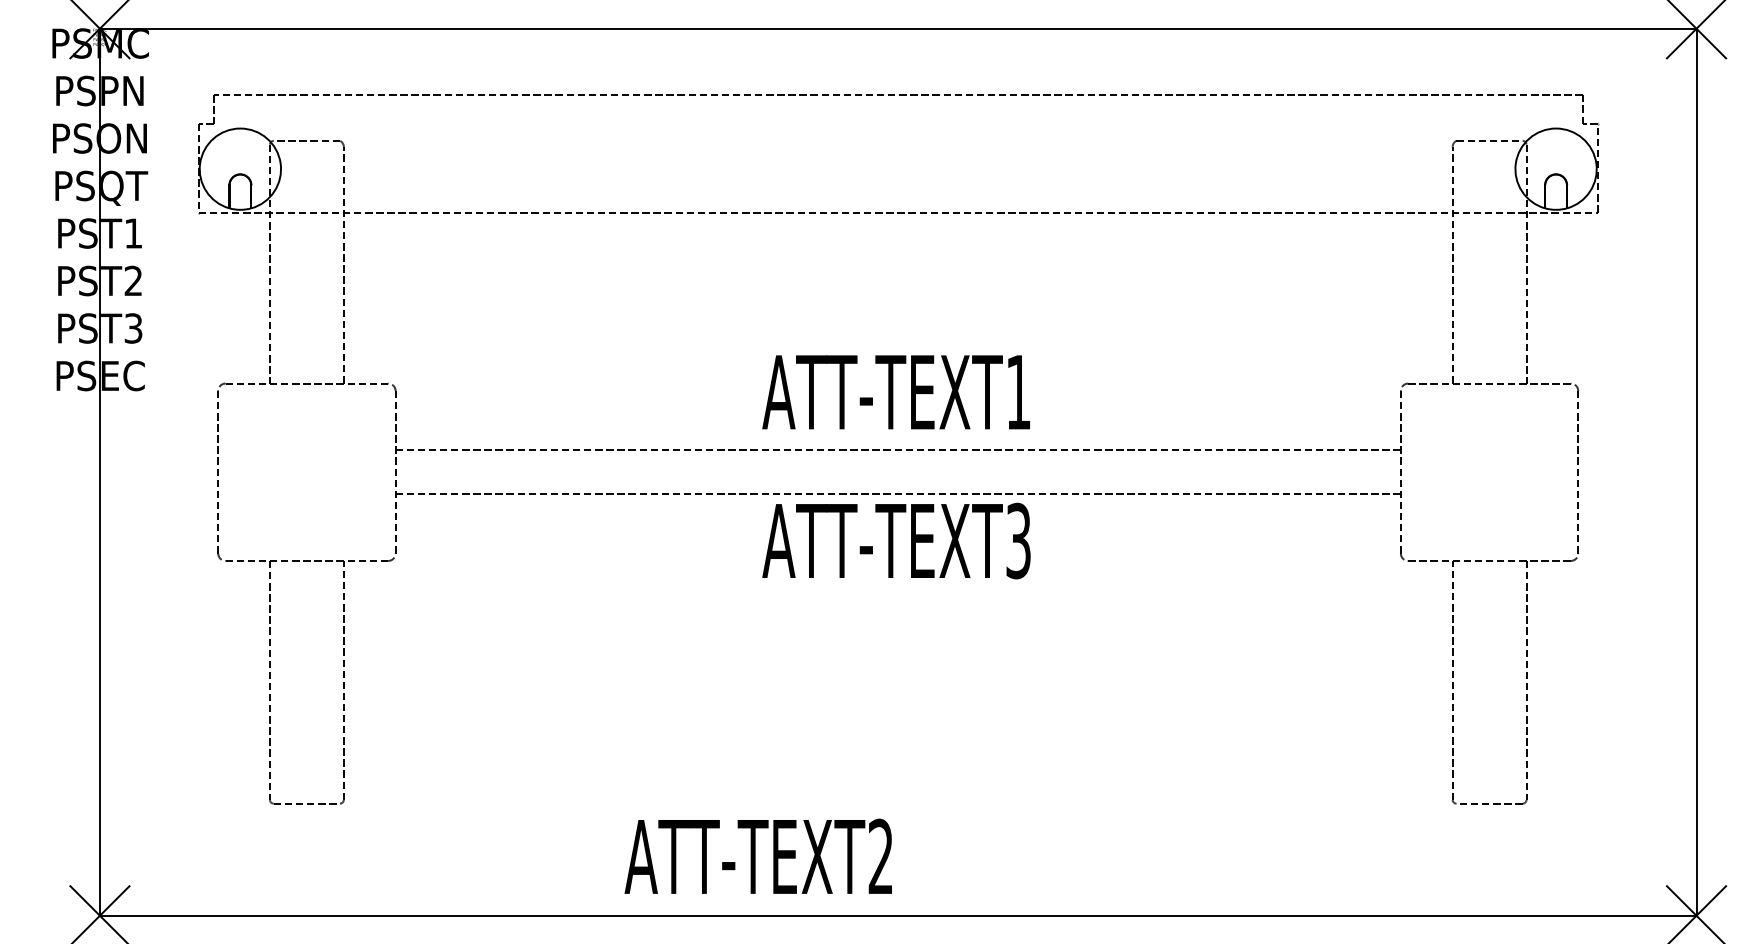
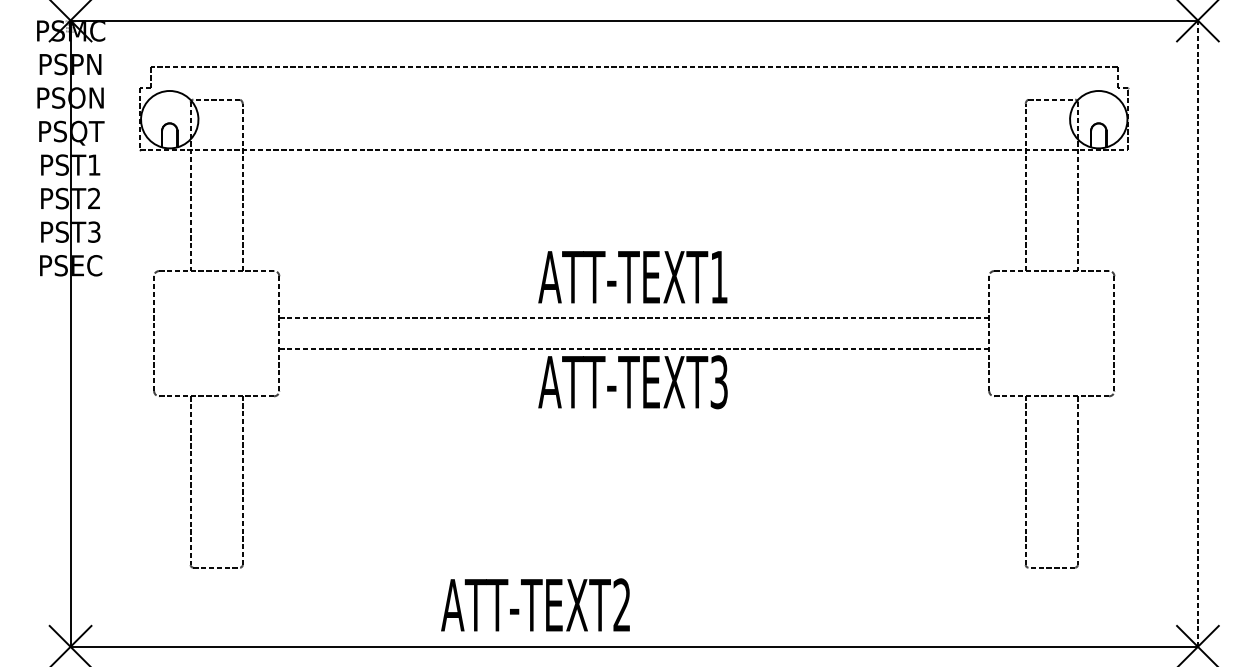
line: (1696, 472) -> (1197, 333), solid -> dashed

